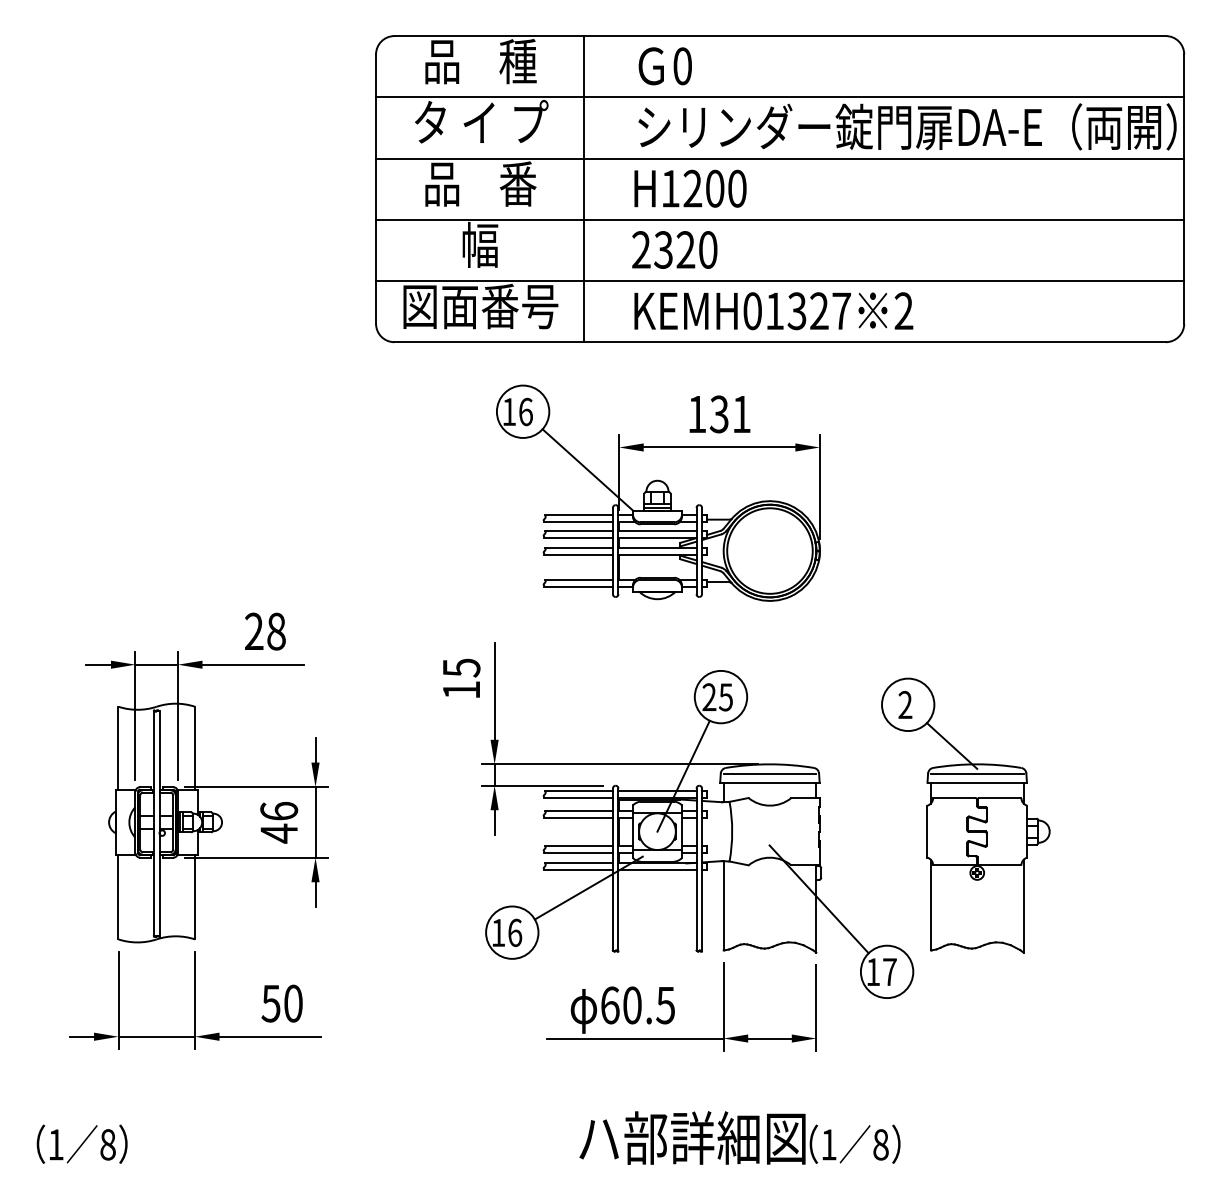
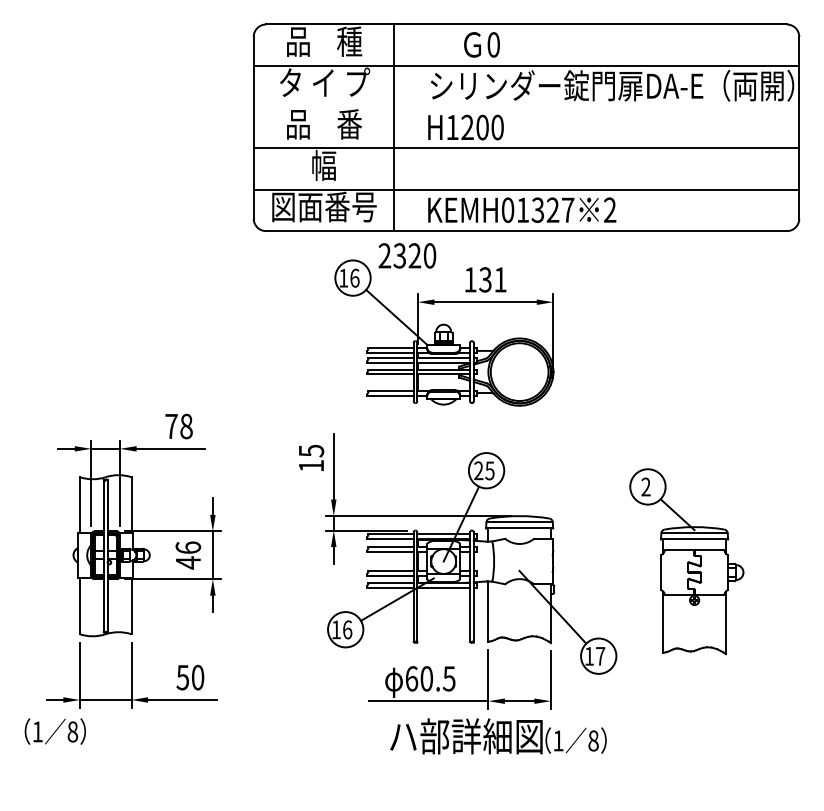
text: (664, 65) -> (481, 44), moved
line: (780, 159) -> (526, 107), removed
text: (674, 249) -> (407, 255), moved
text: (254, 630) -> (171, 425), 28 -> 78
part: (965, 815) -> (686, 561), moved
text: (740, 1138) -> (498, 736), moved
text: (80, 1144) -> (54, 731), moved

